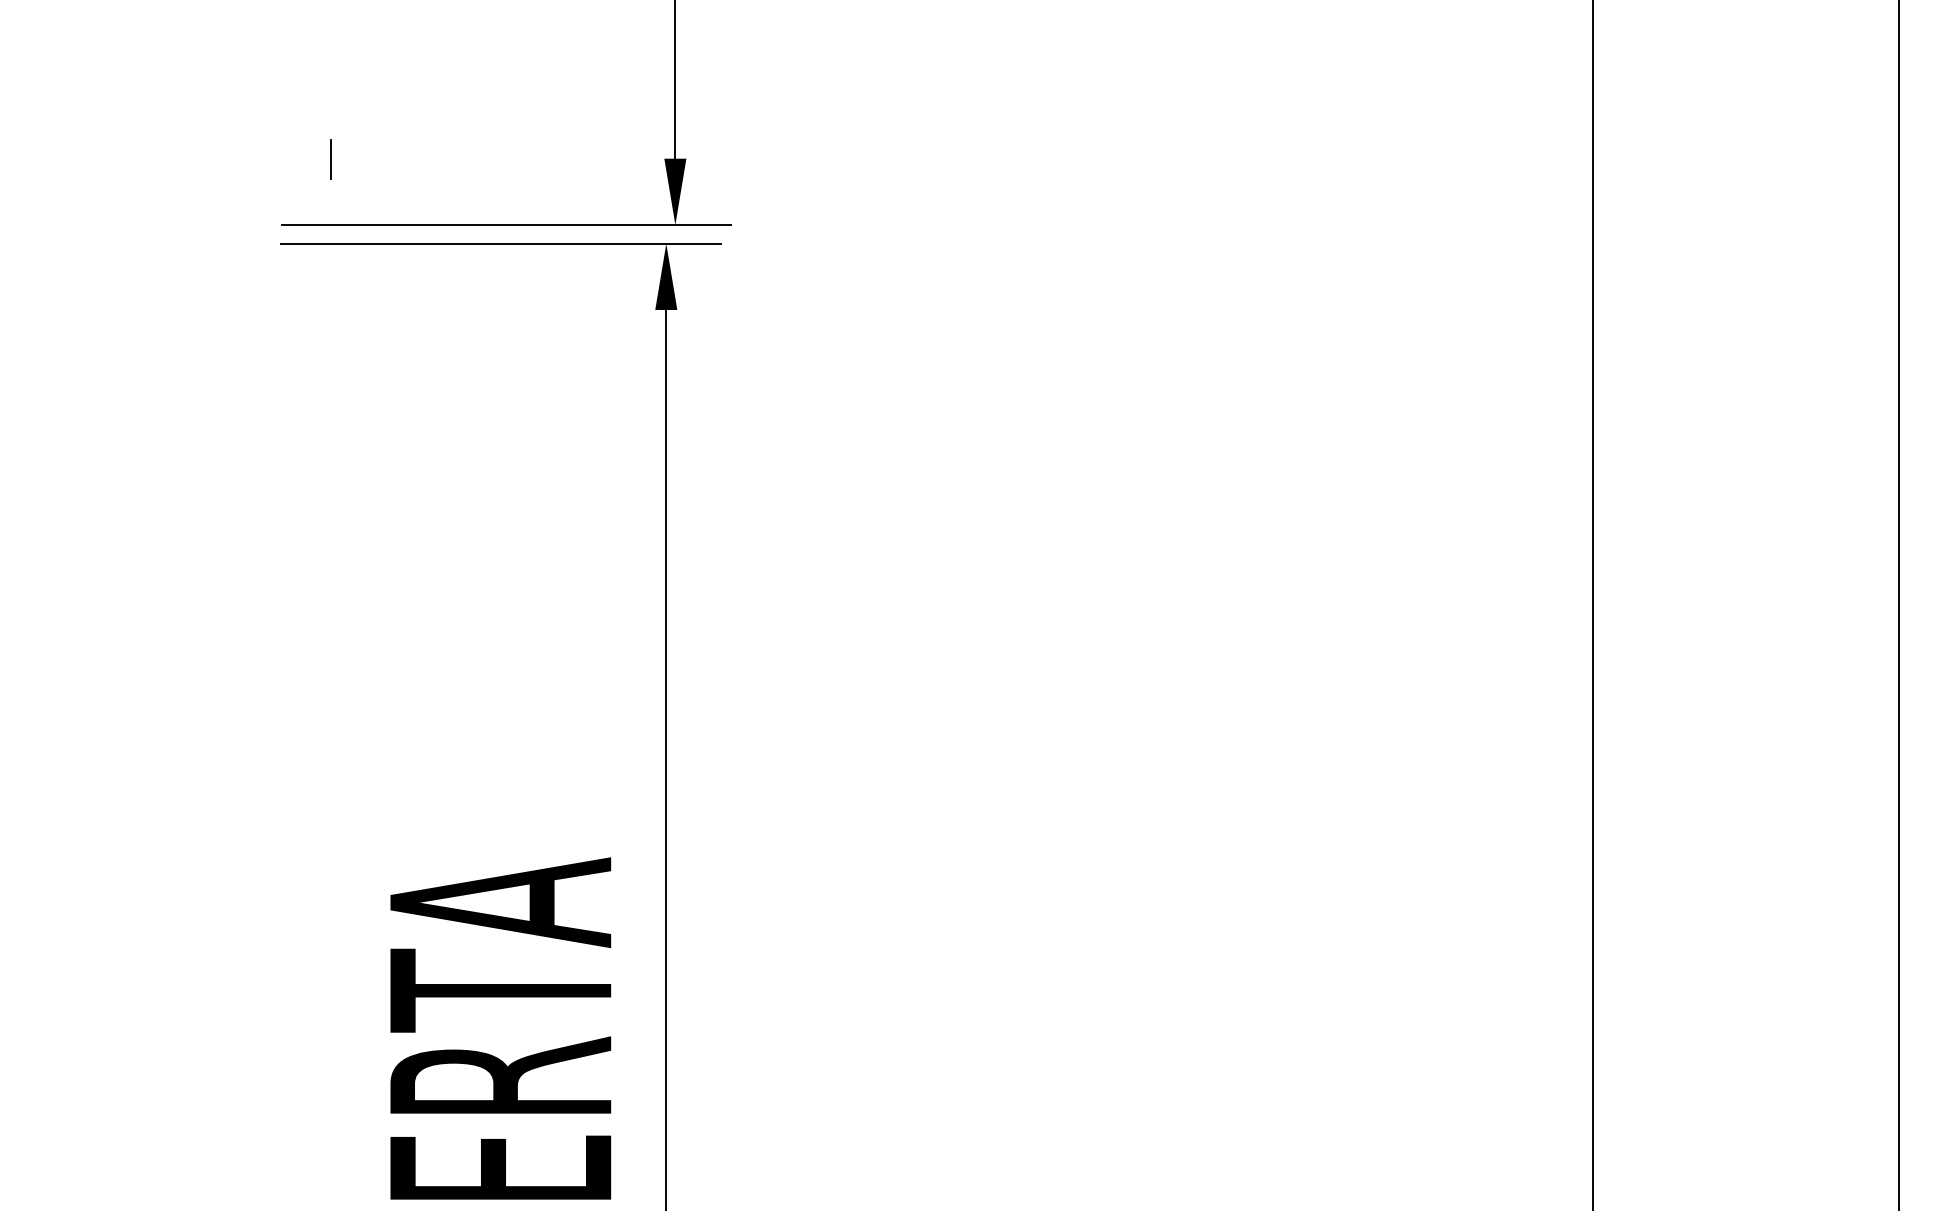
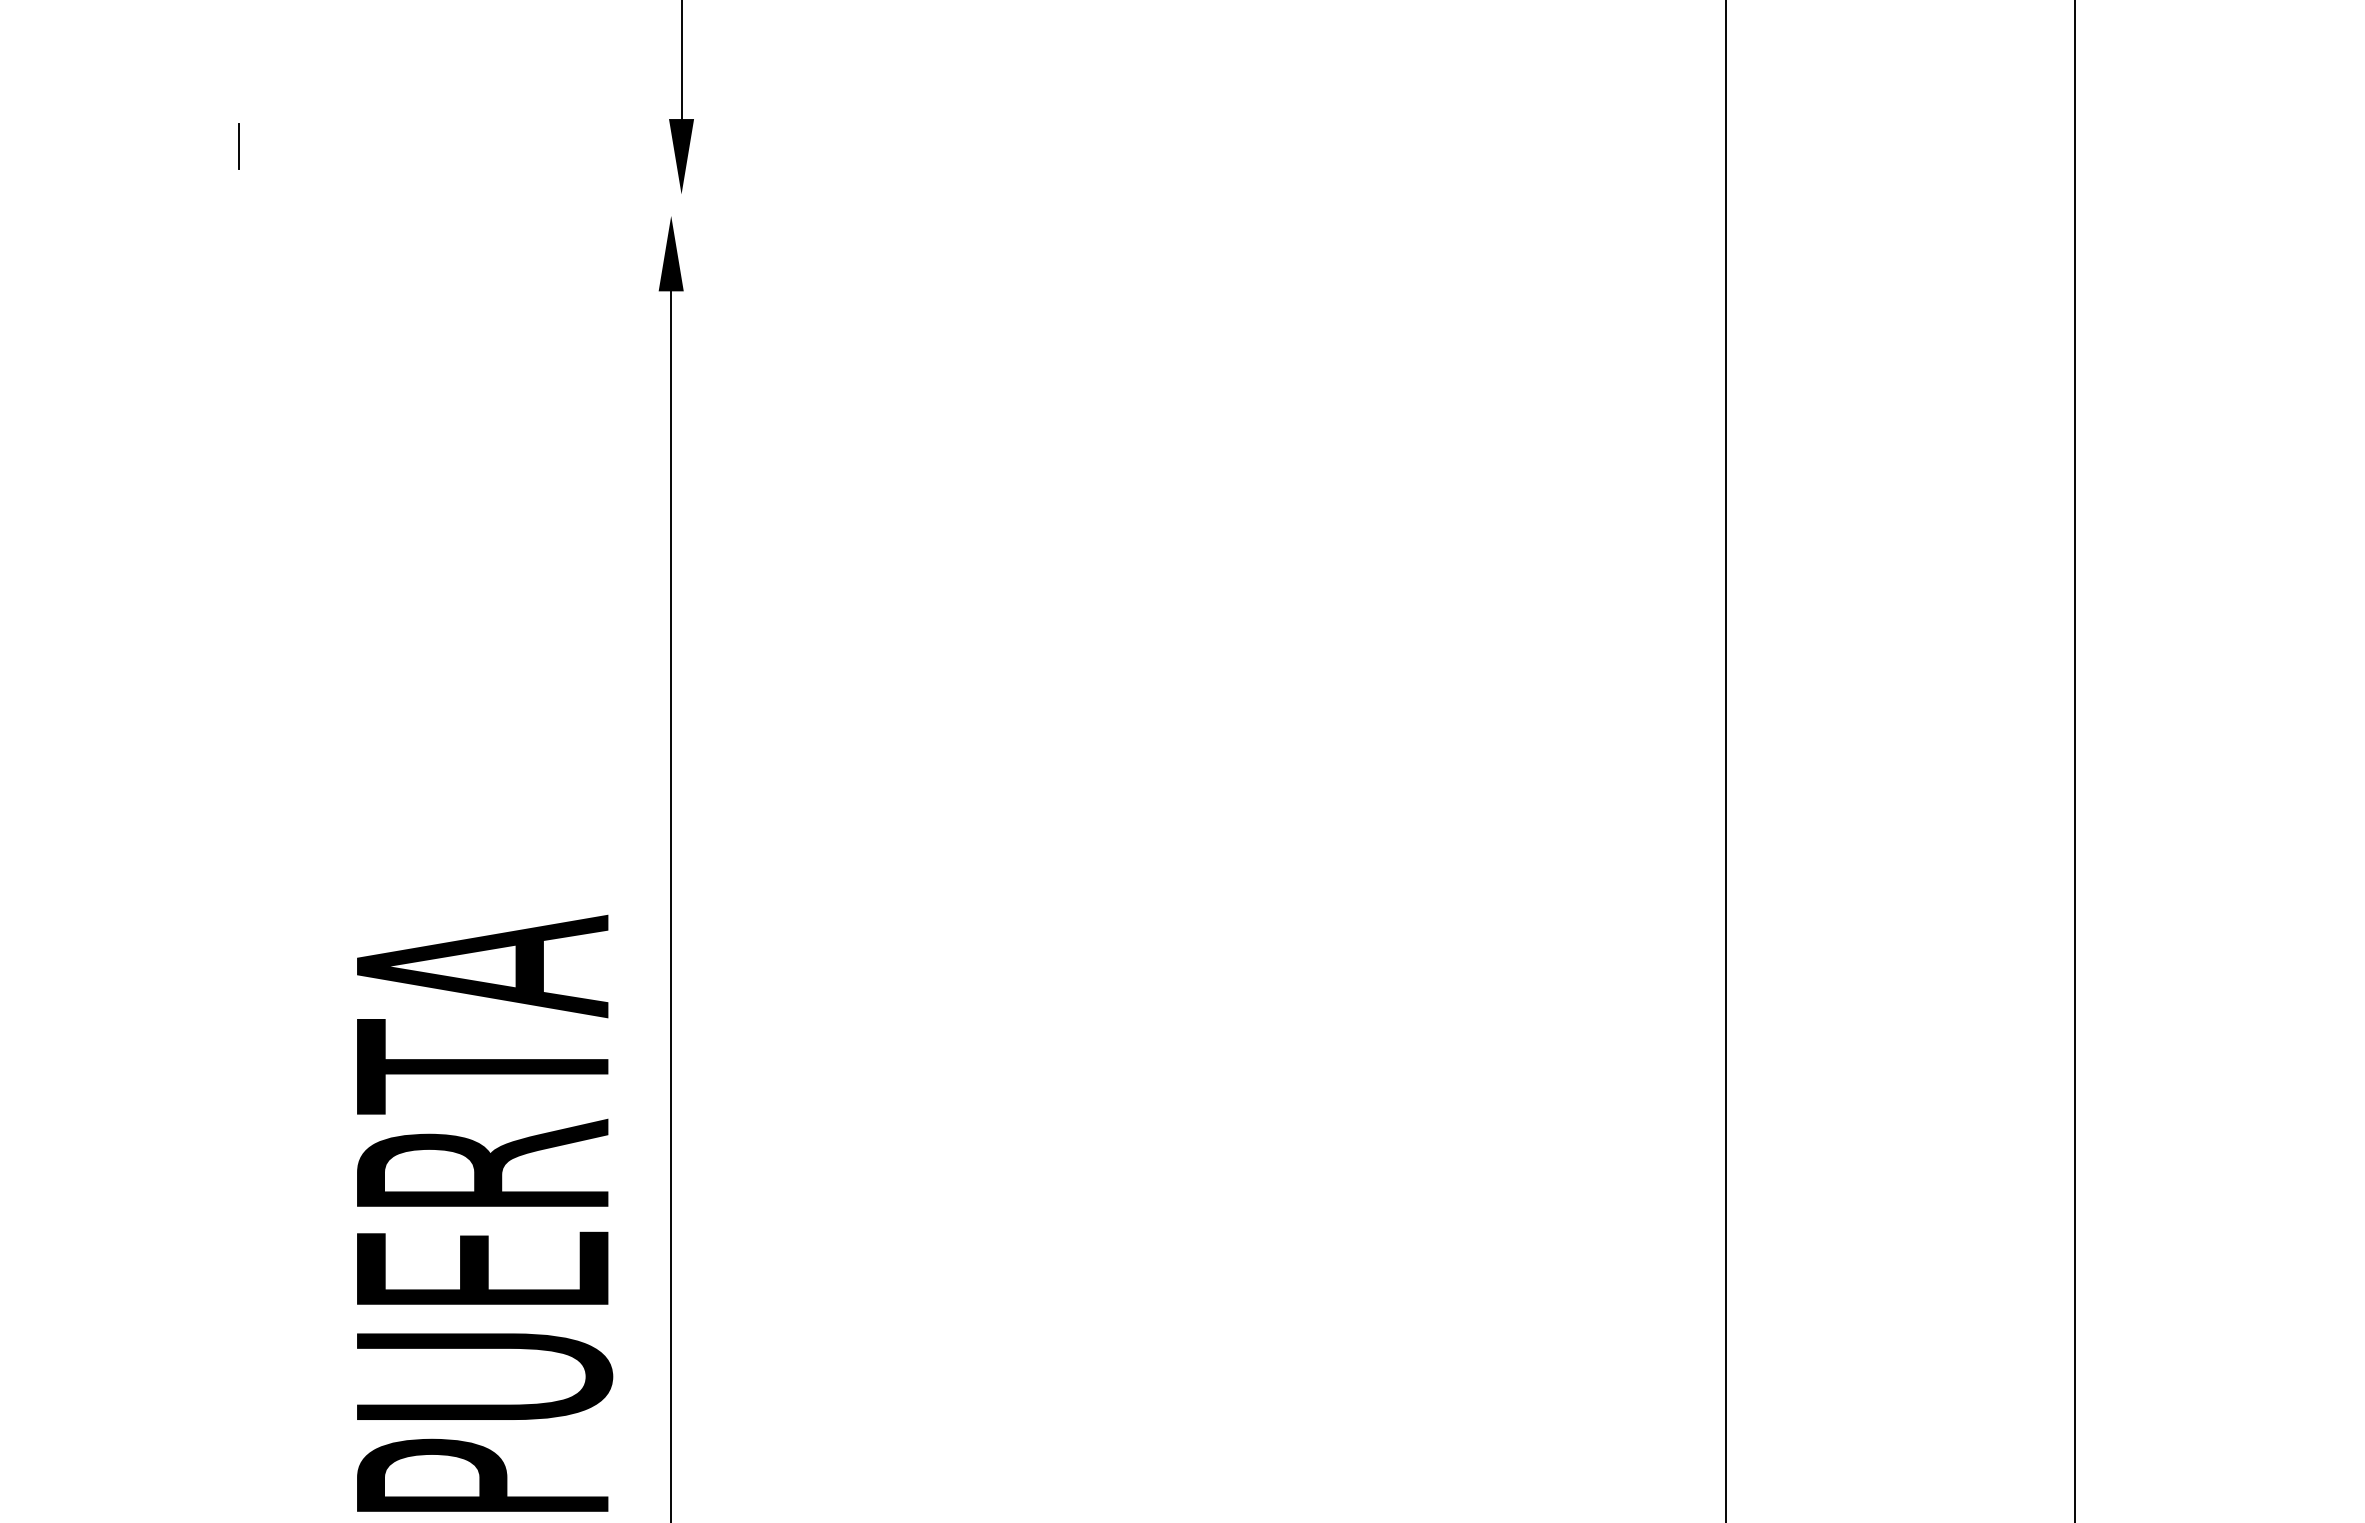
line: (331, 159) -> (238, 146), moved
line: (505, 224) -> (488, 194), removed
line: (501, 243) -> (483, 215), removed

